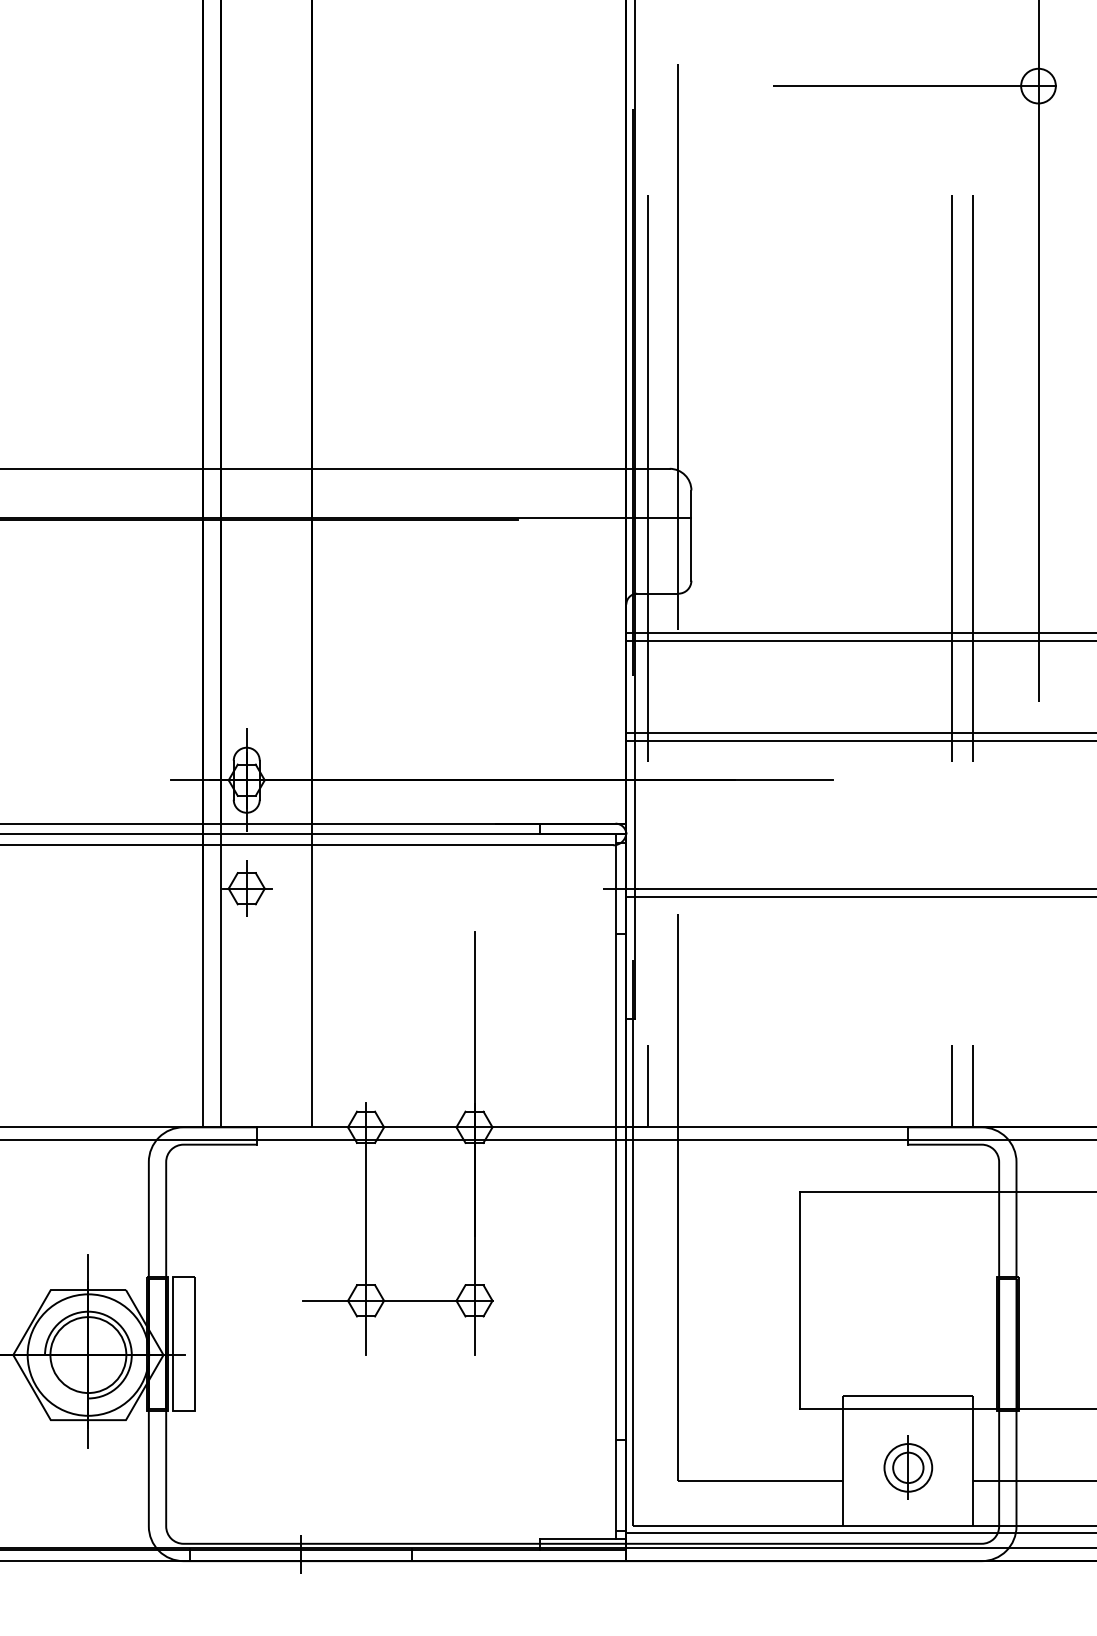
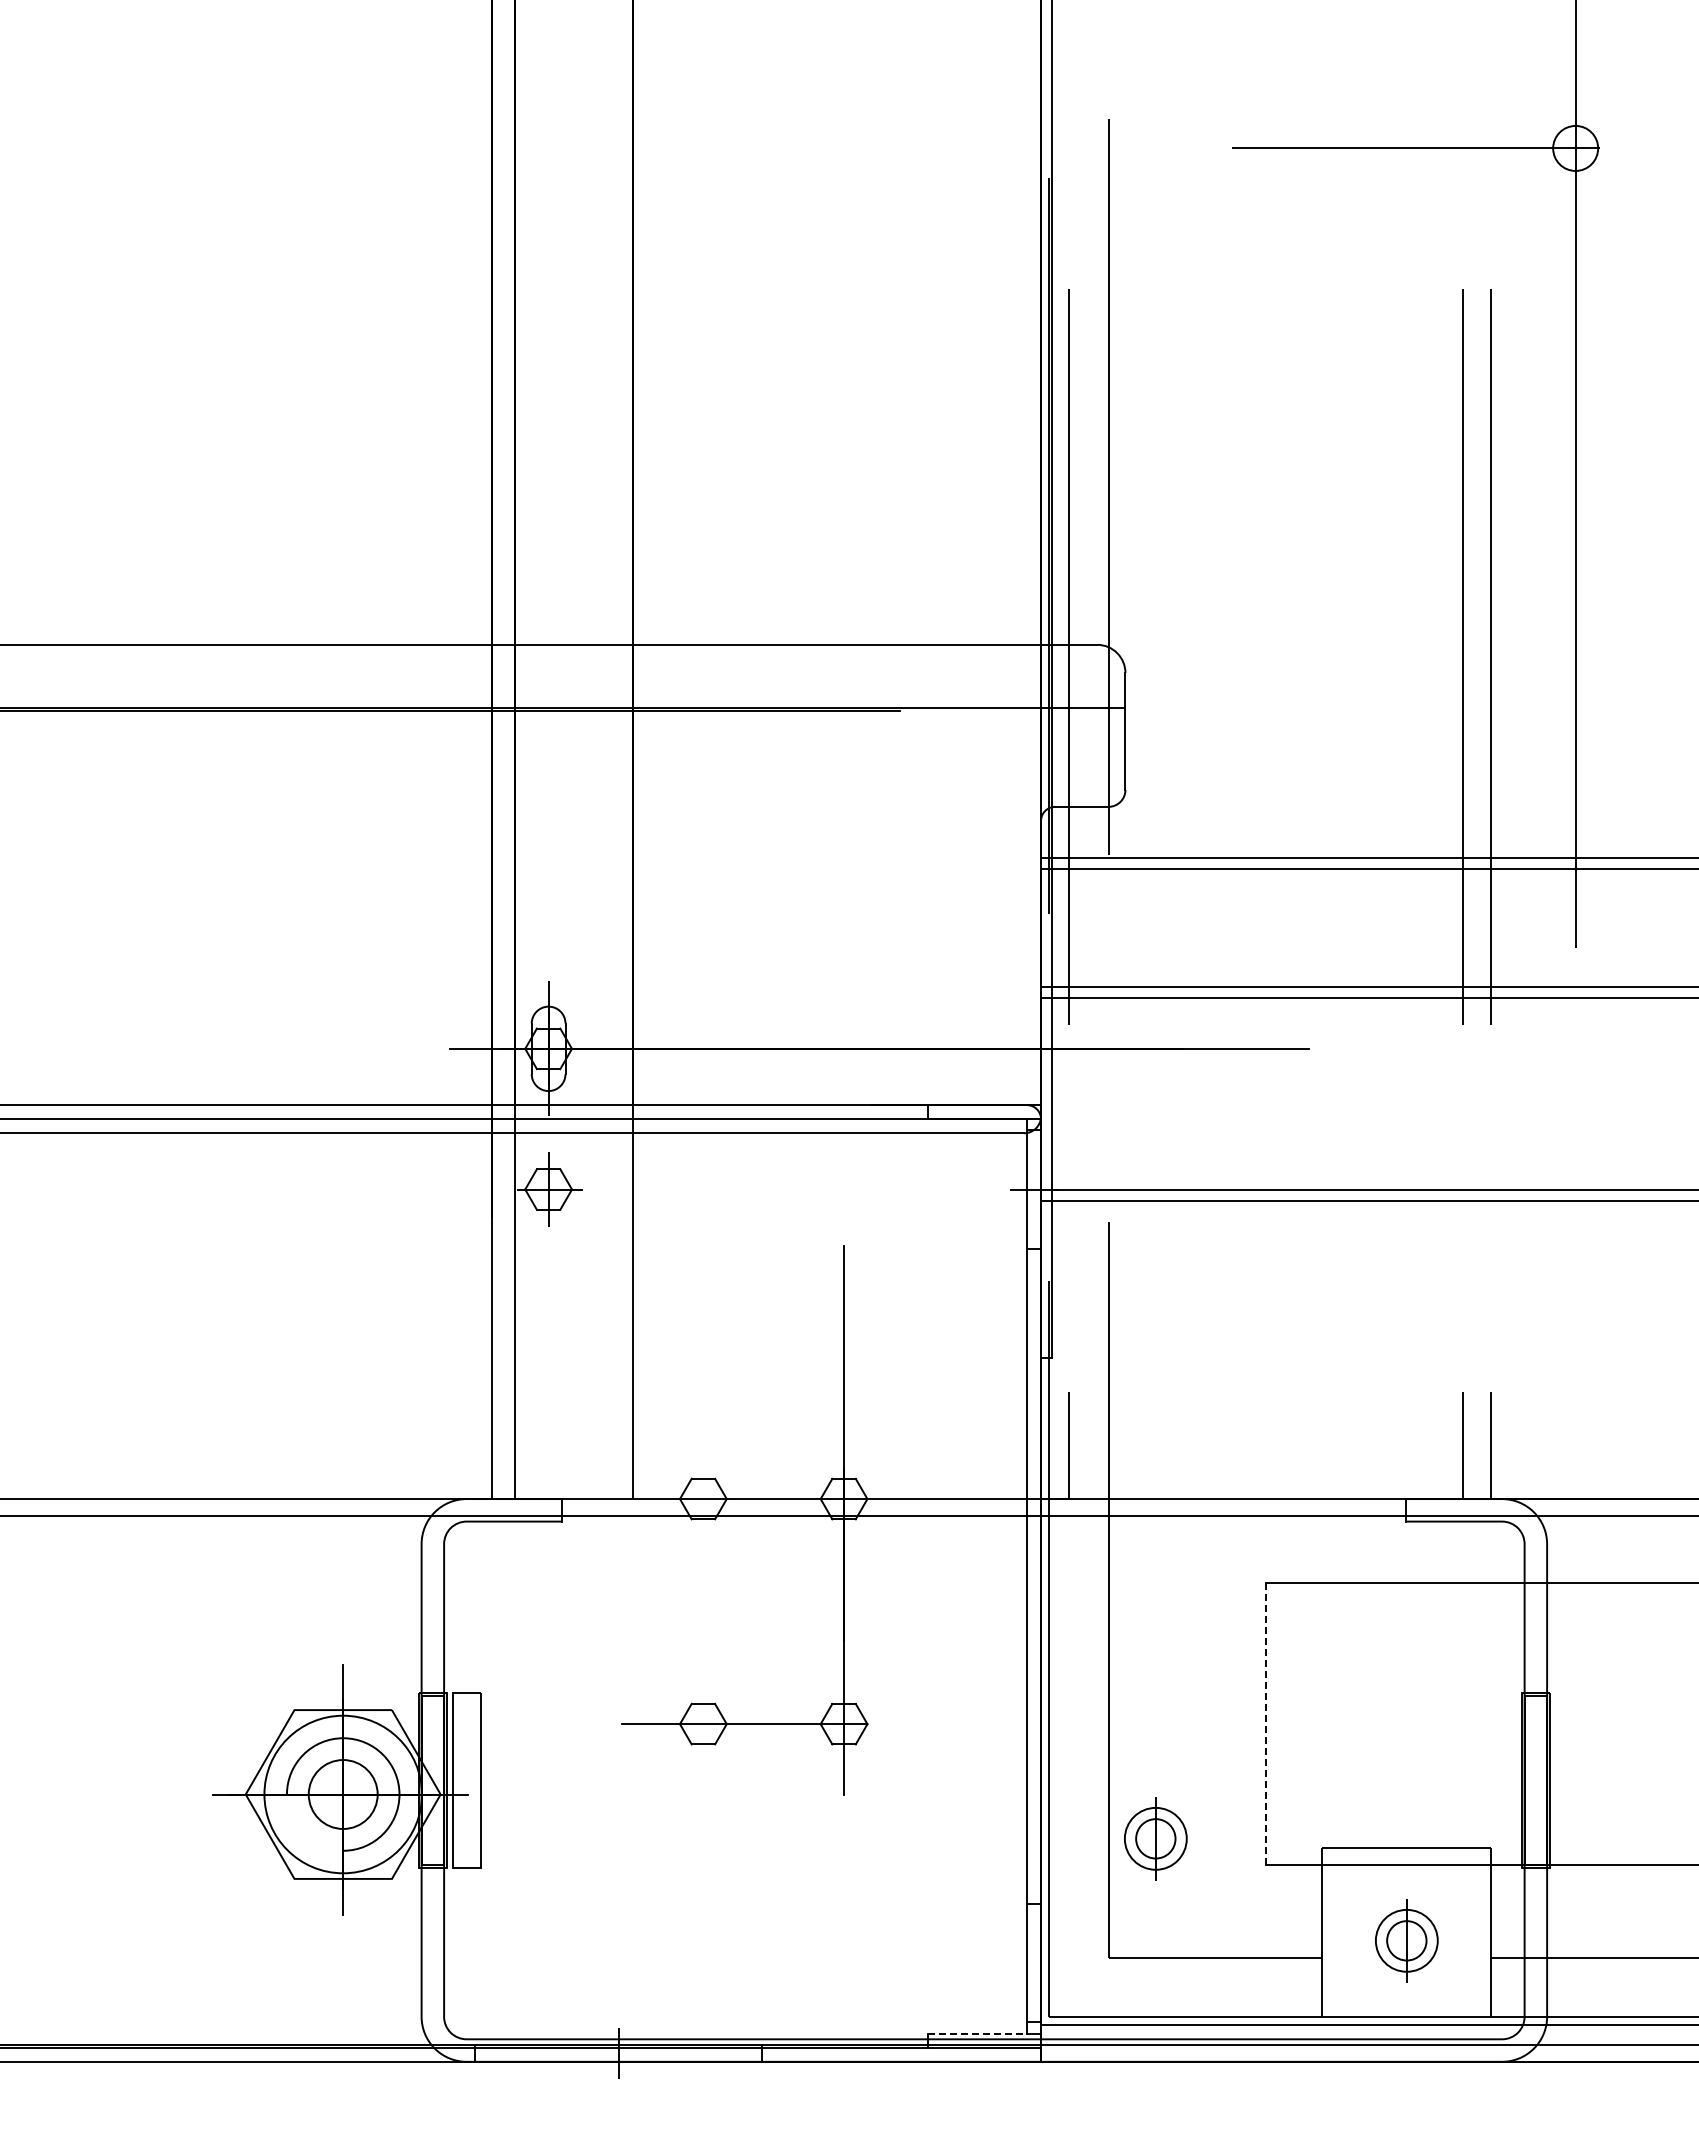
line: (366, 1228) -> (703, 1630), removed
line: (800, 1301) -> (1266, 1724), solid -> dashed
circle: (87, 1355) -> (342, 1794), size x0.7
part: (714, 1388) -> (1155, 1838), added
line: (578, 1539) -> (978, 2033), solid -> dashed

